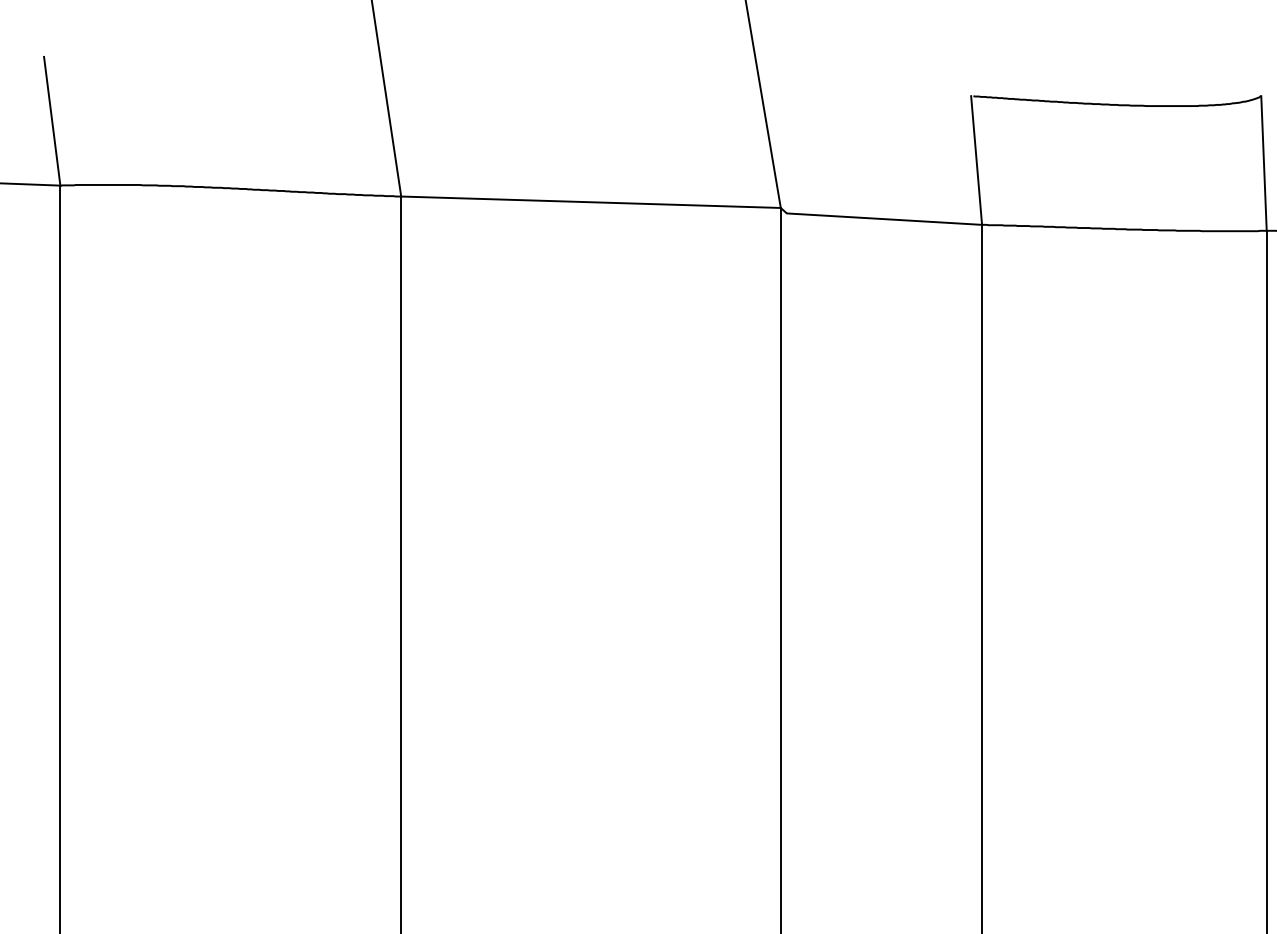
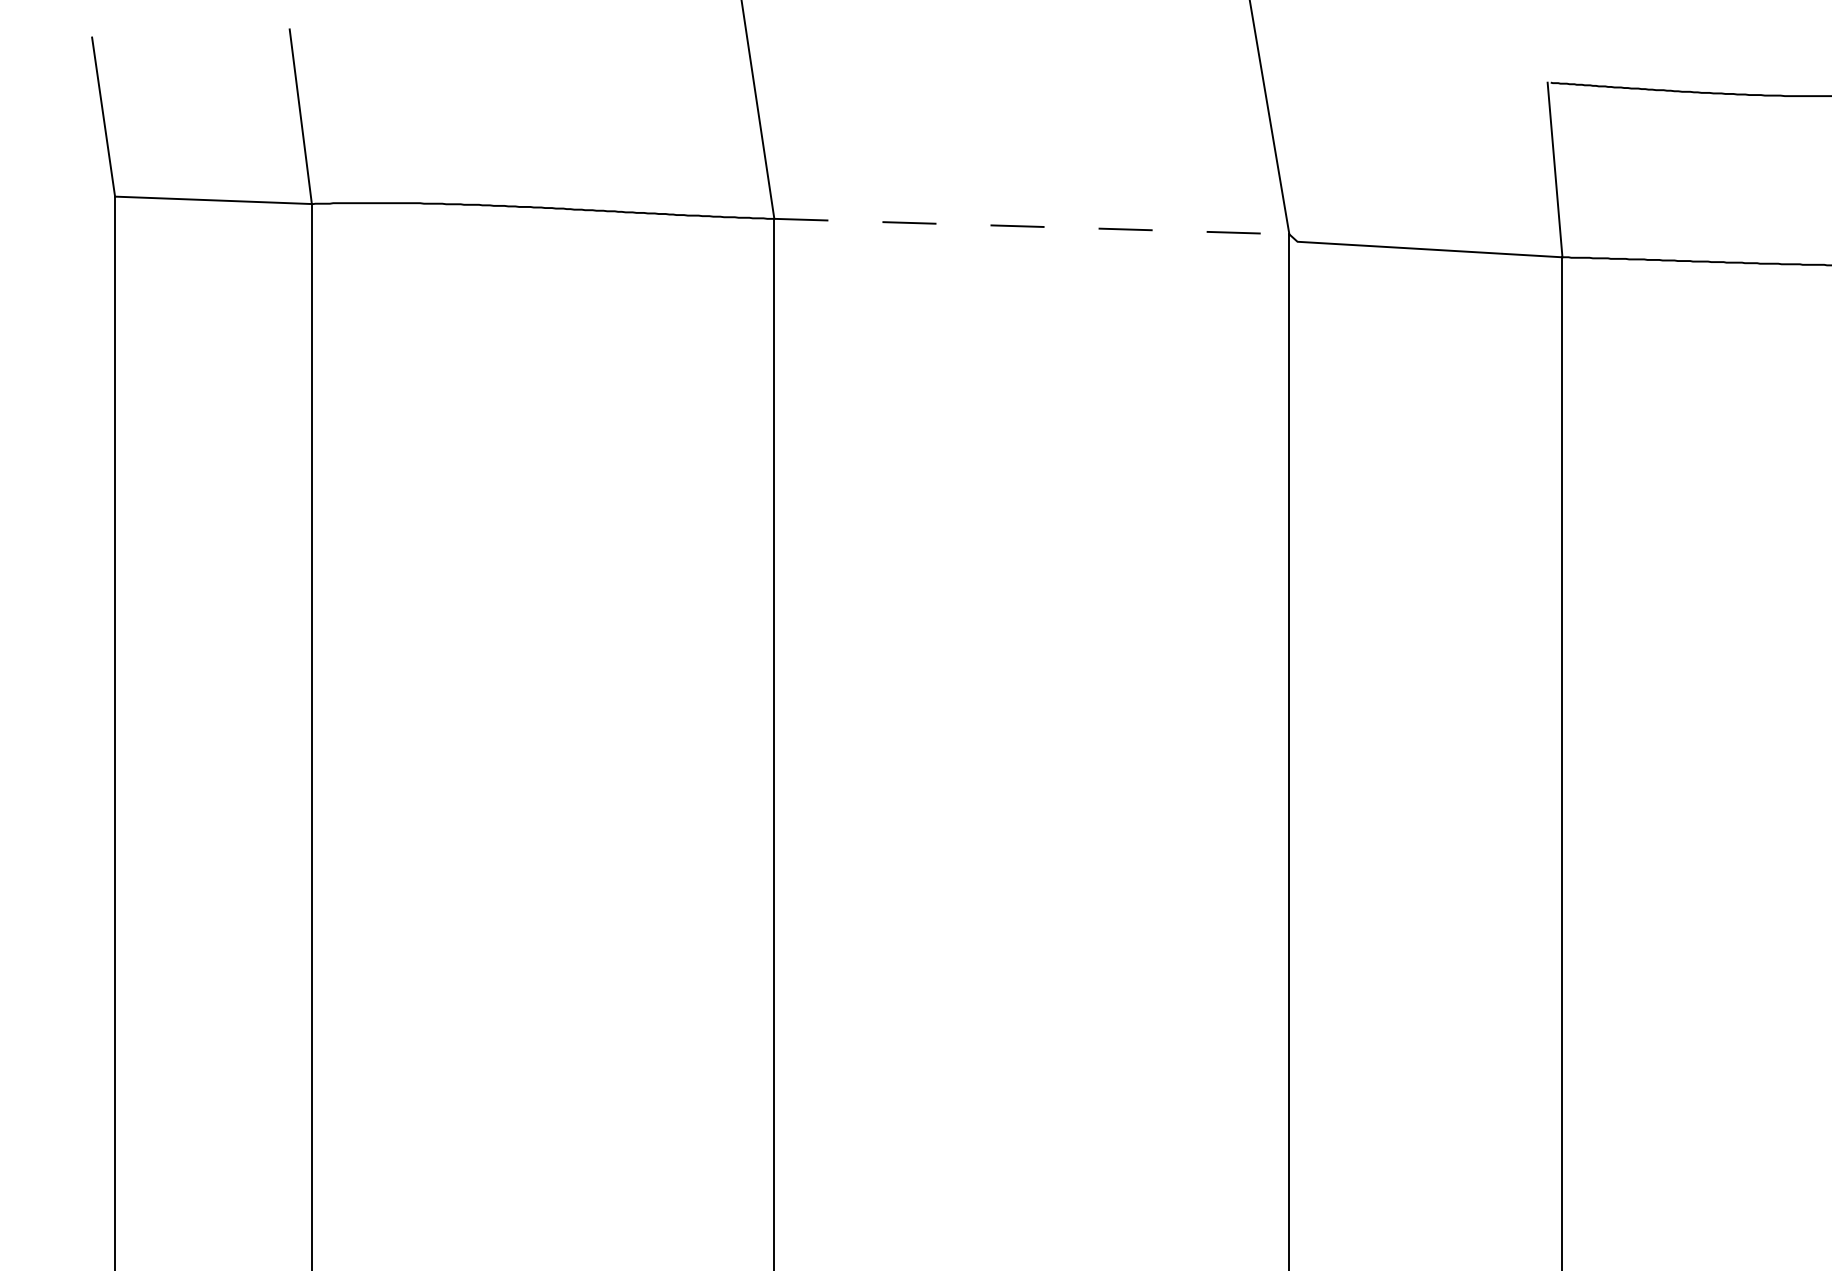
line: (590, 202) -> (1031, 226), solid -> dashed

